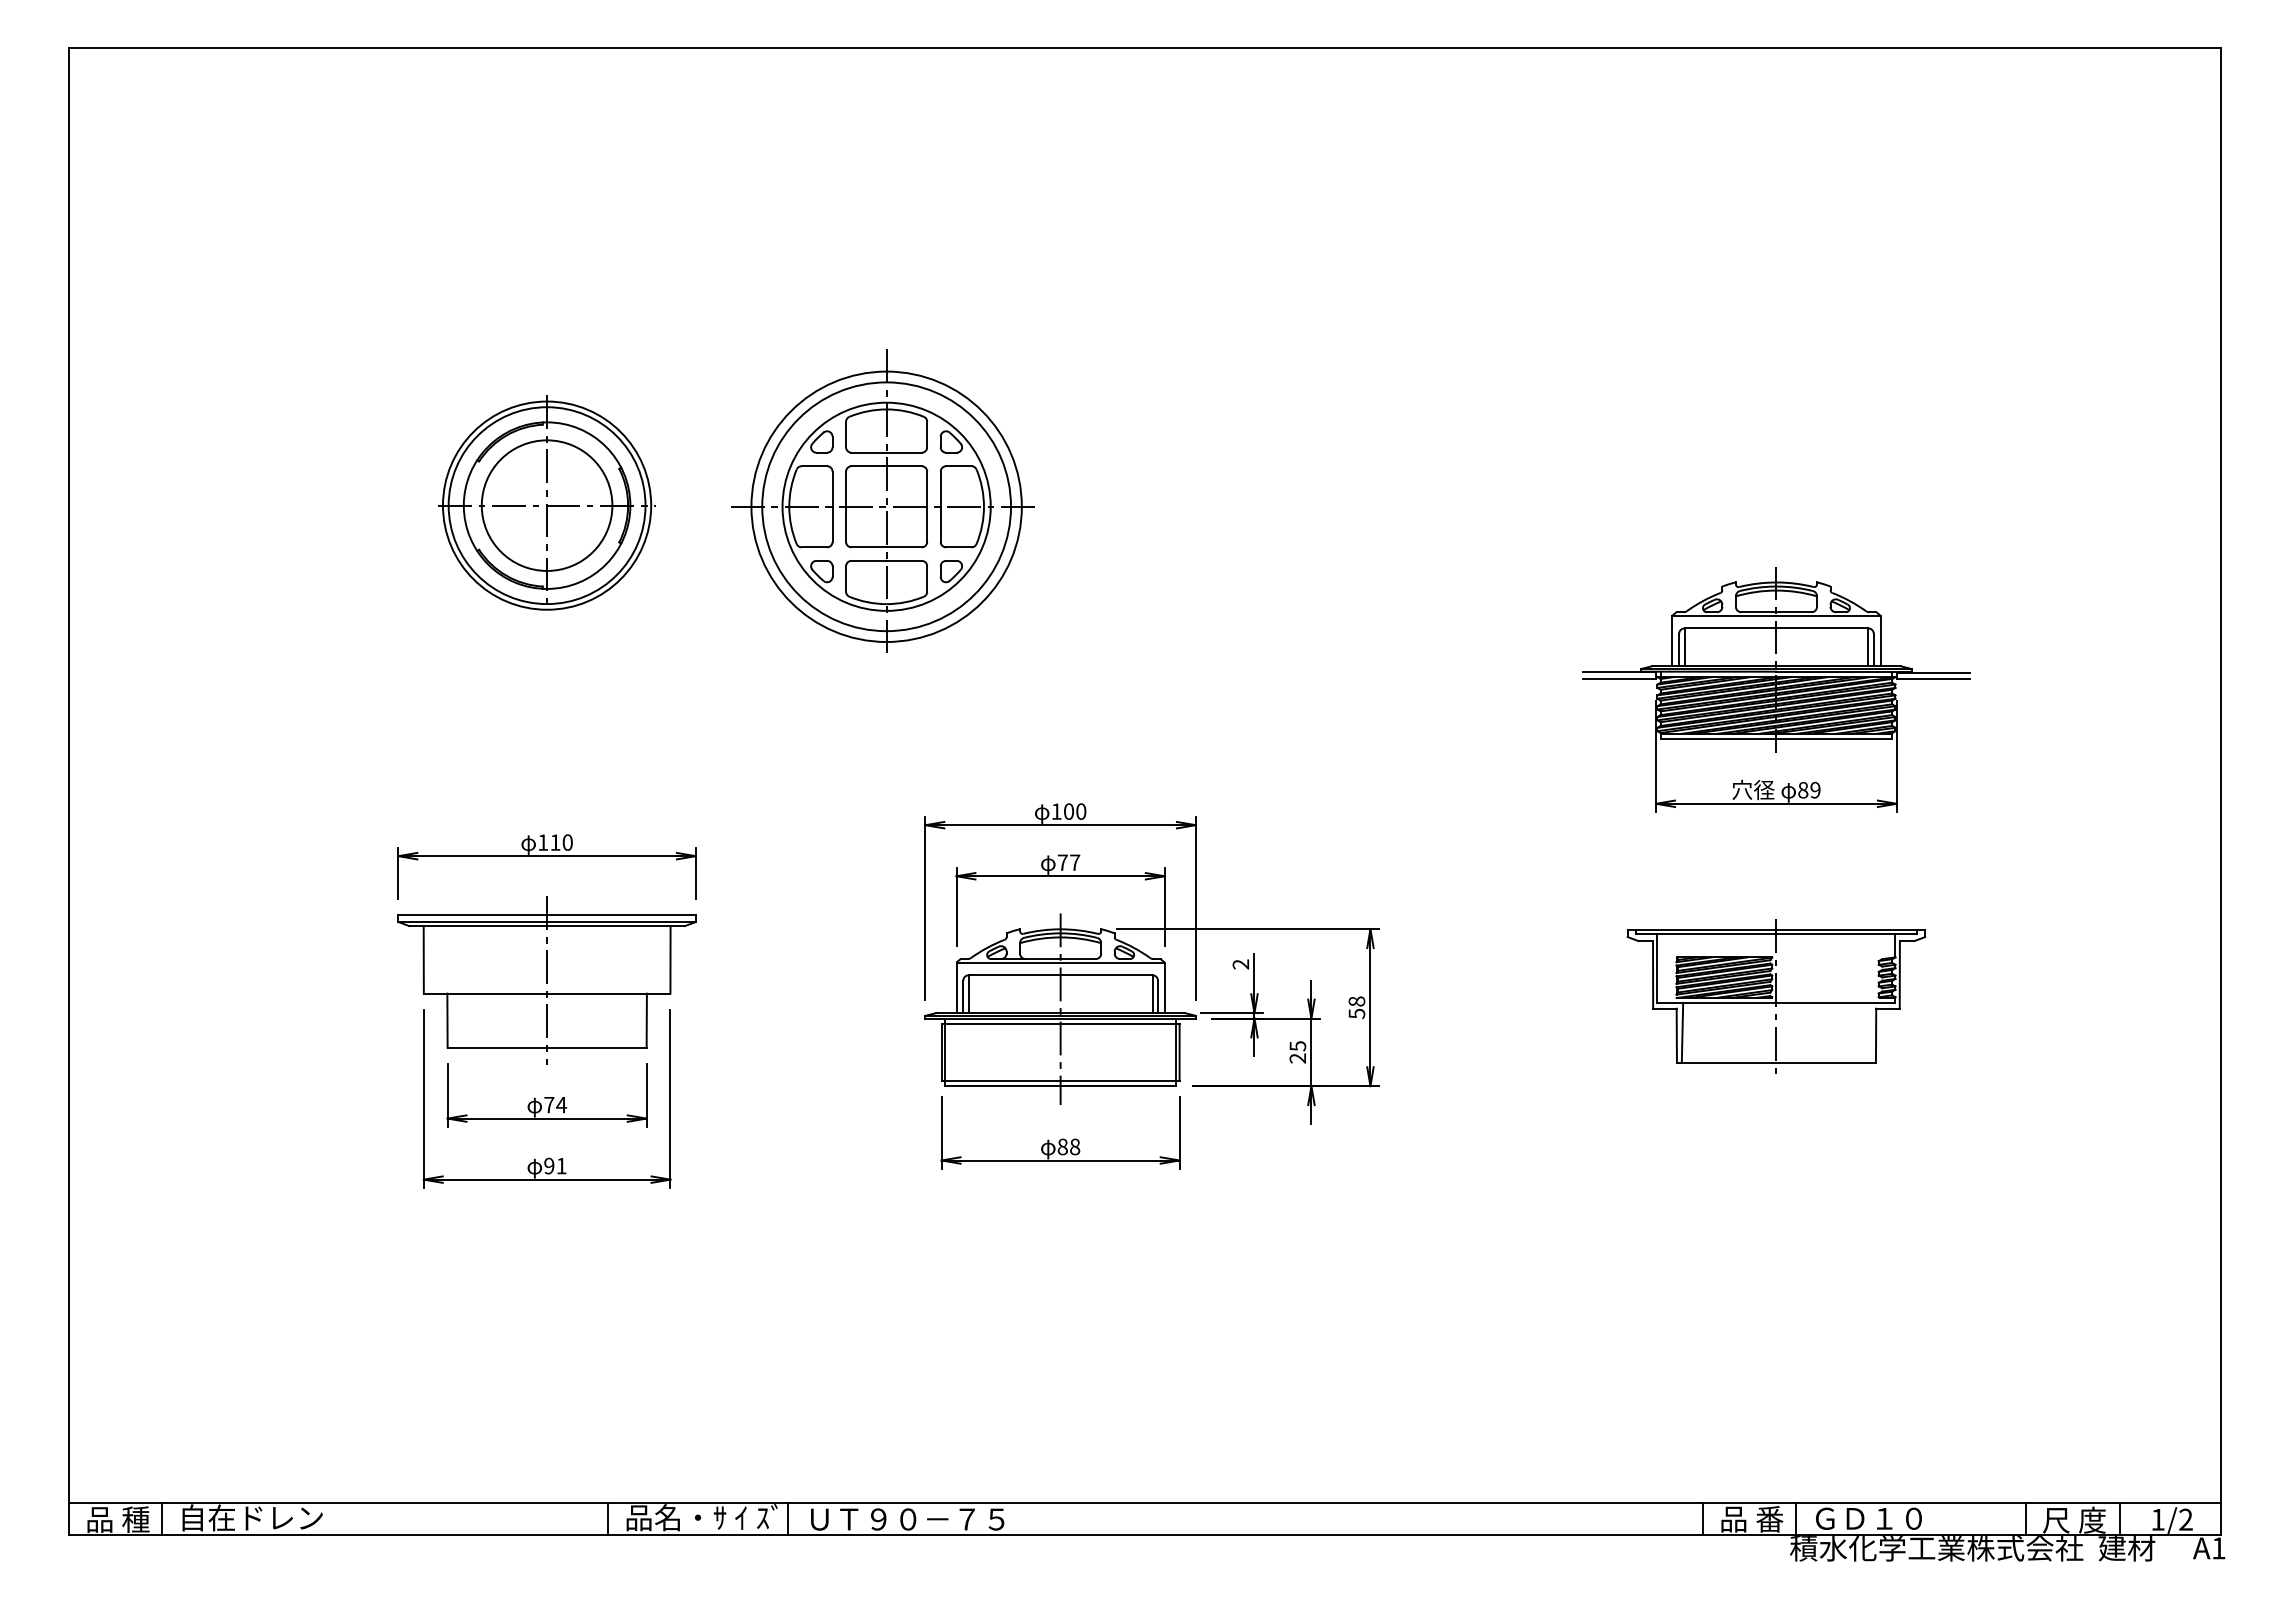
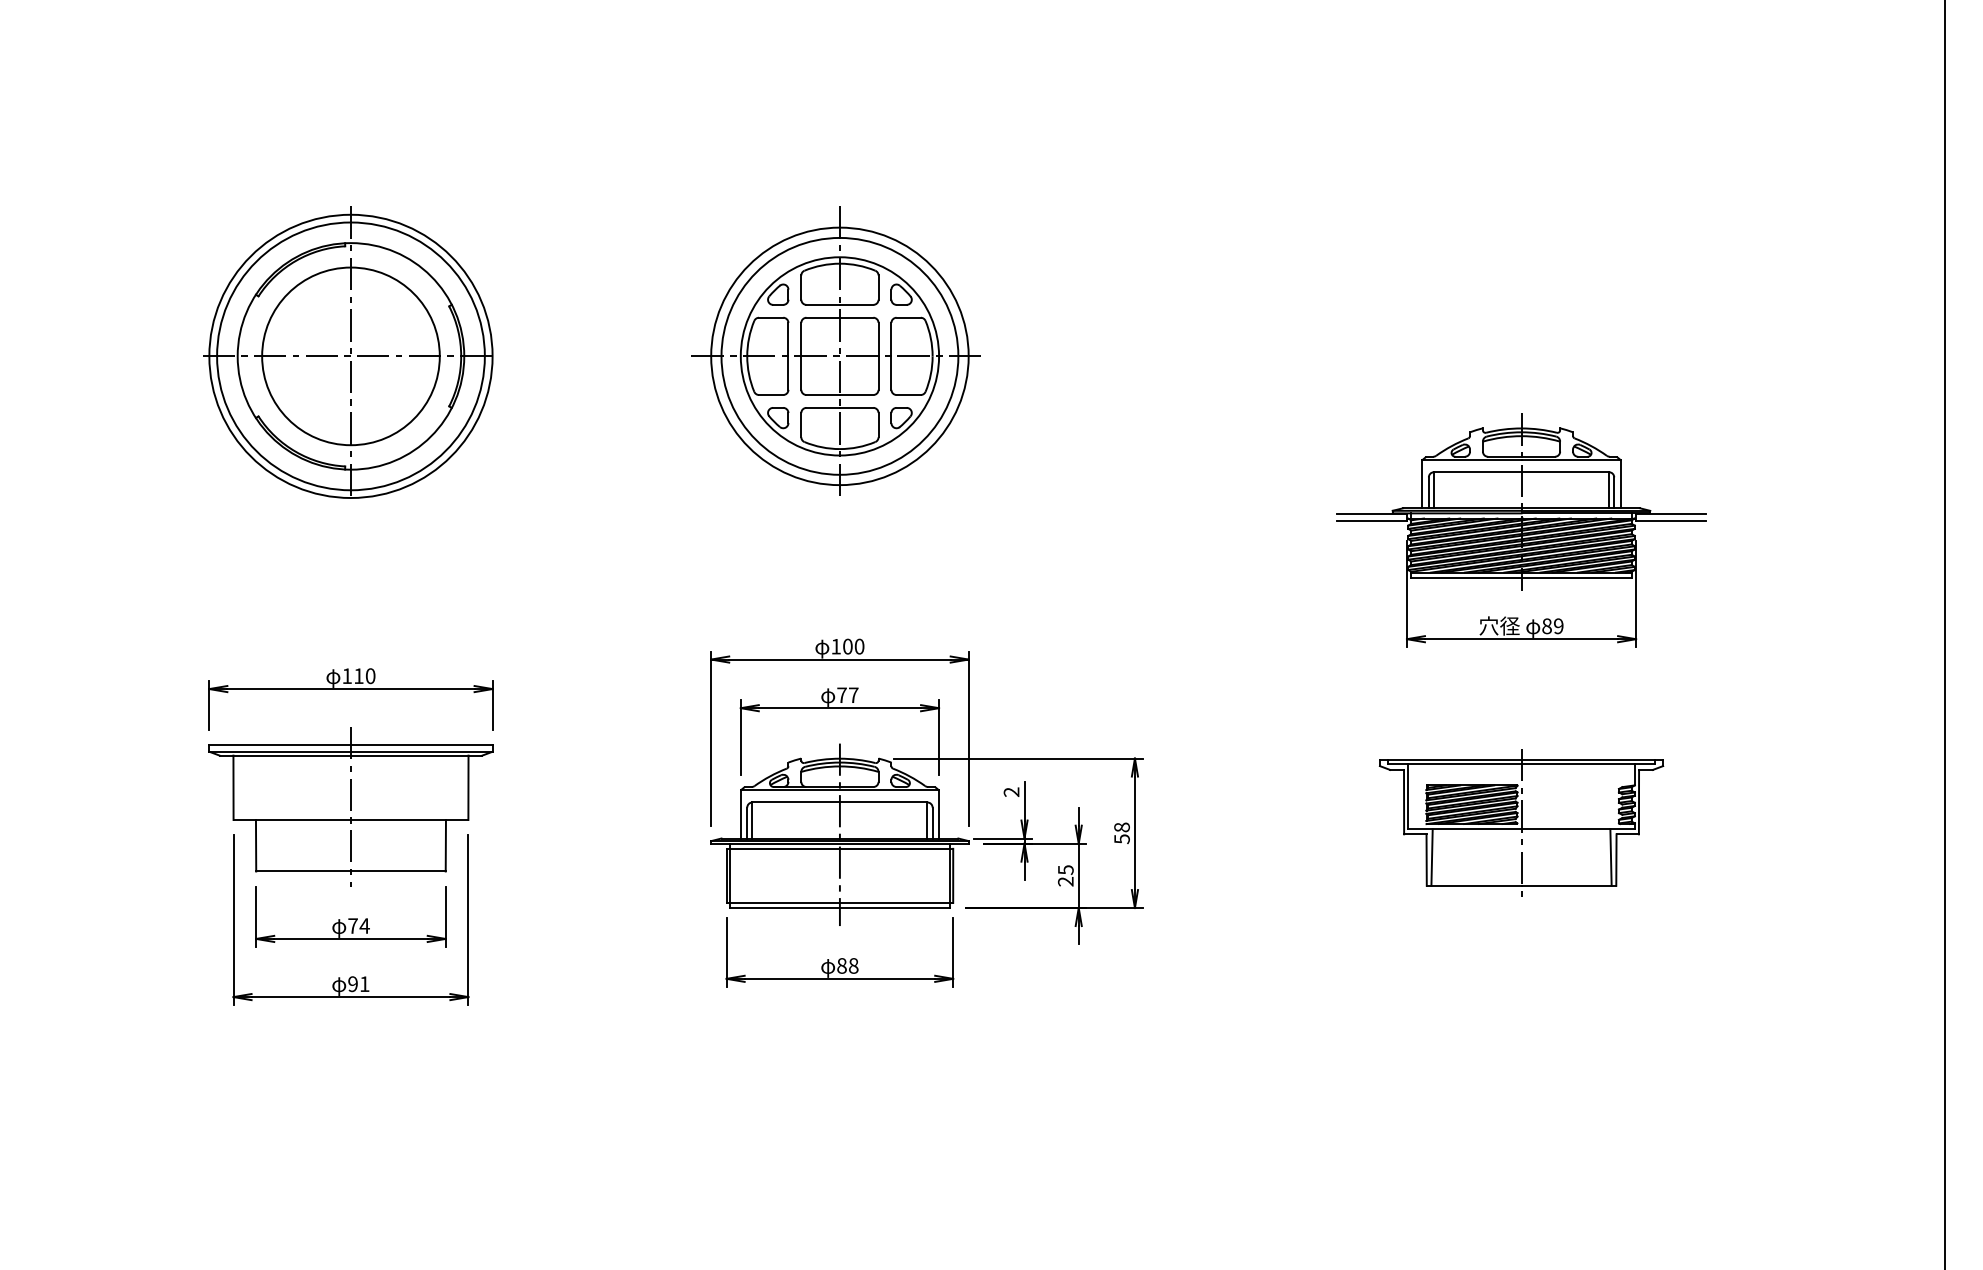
part: (882, 500) -> (835, 350), moved
part: (546, 502) -> (350, 352), size x1.43
line: (1870, 1032) -> (1611, 856), added

